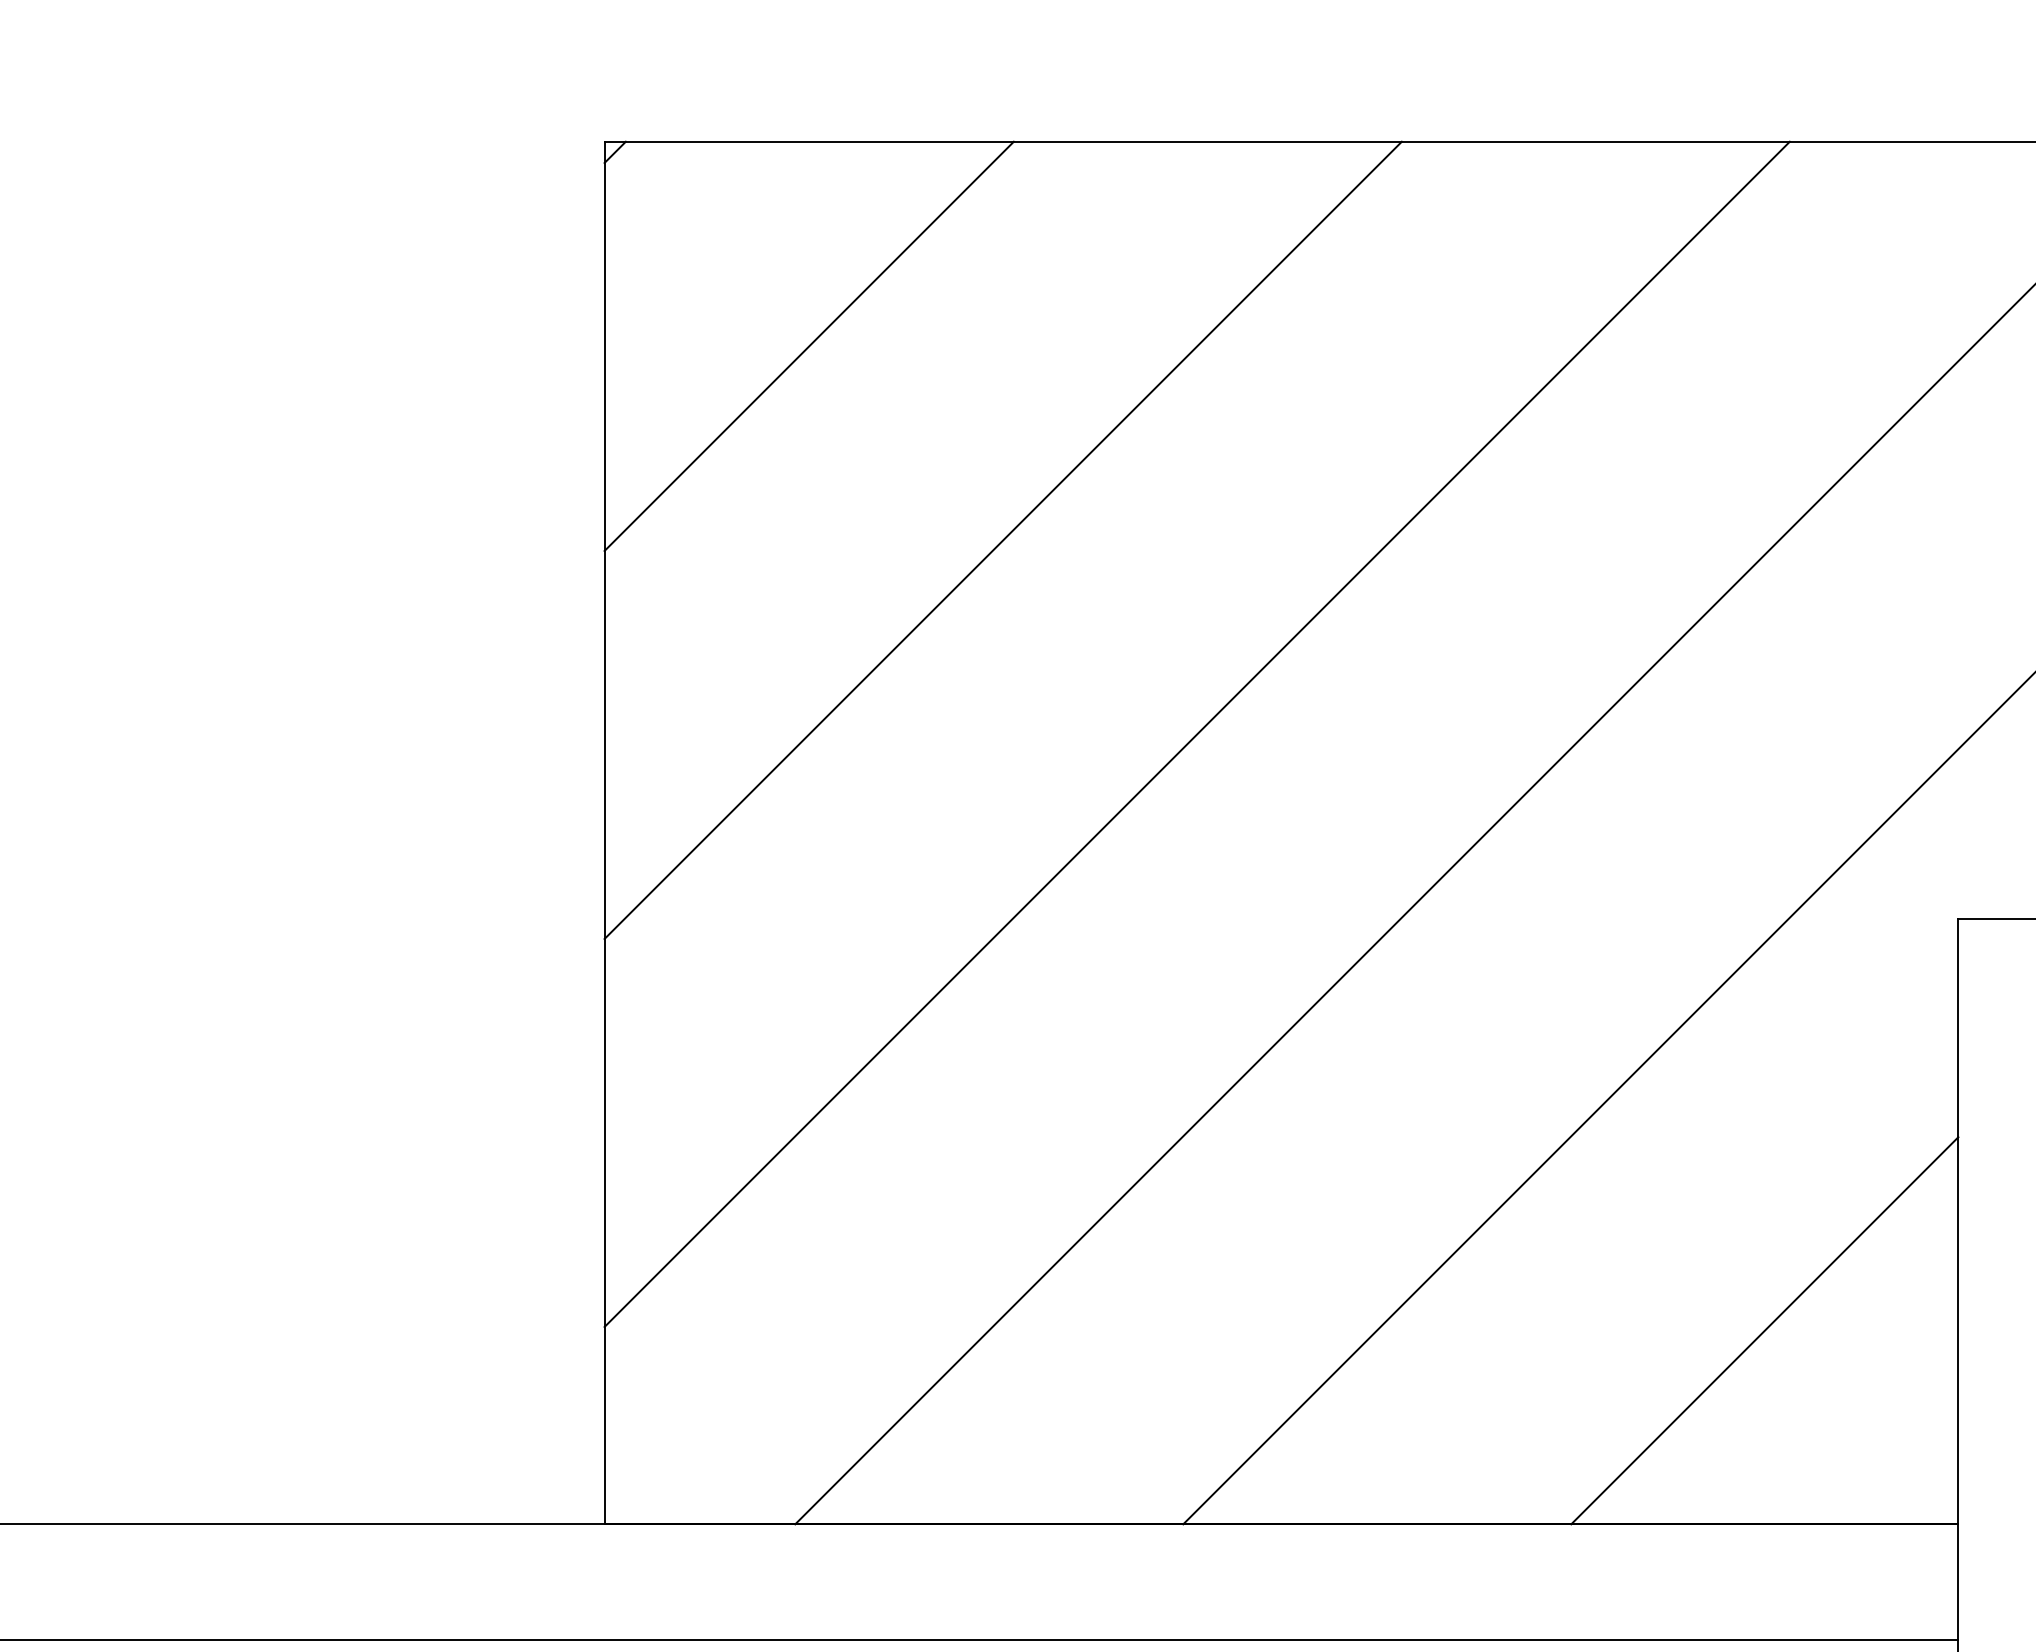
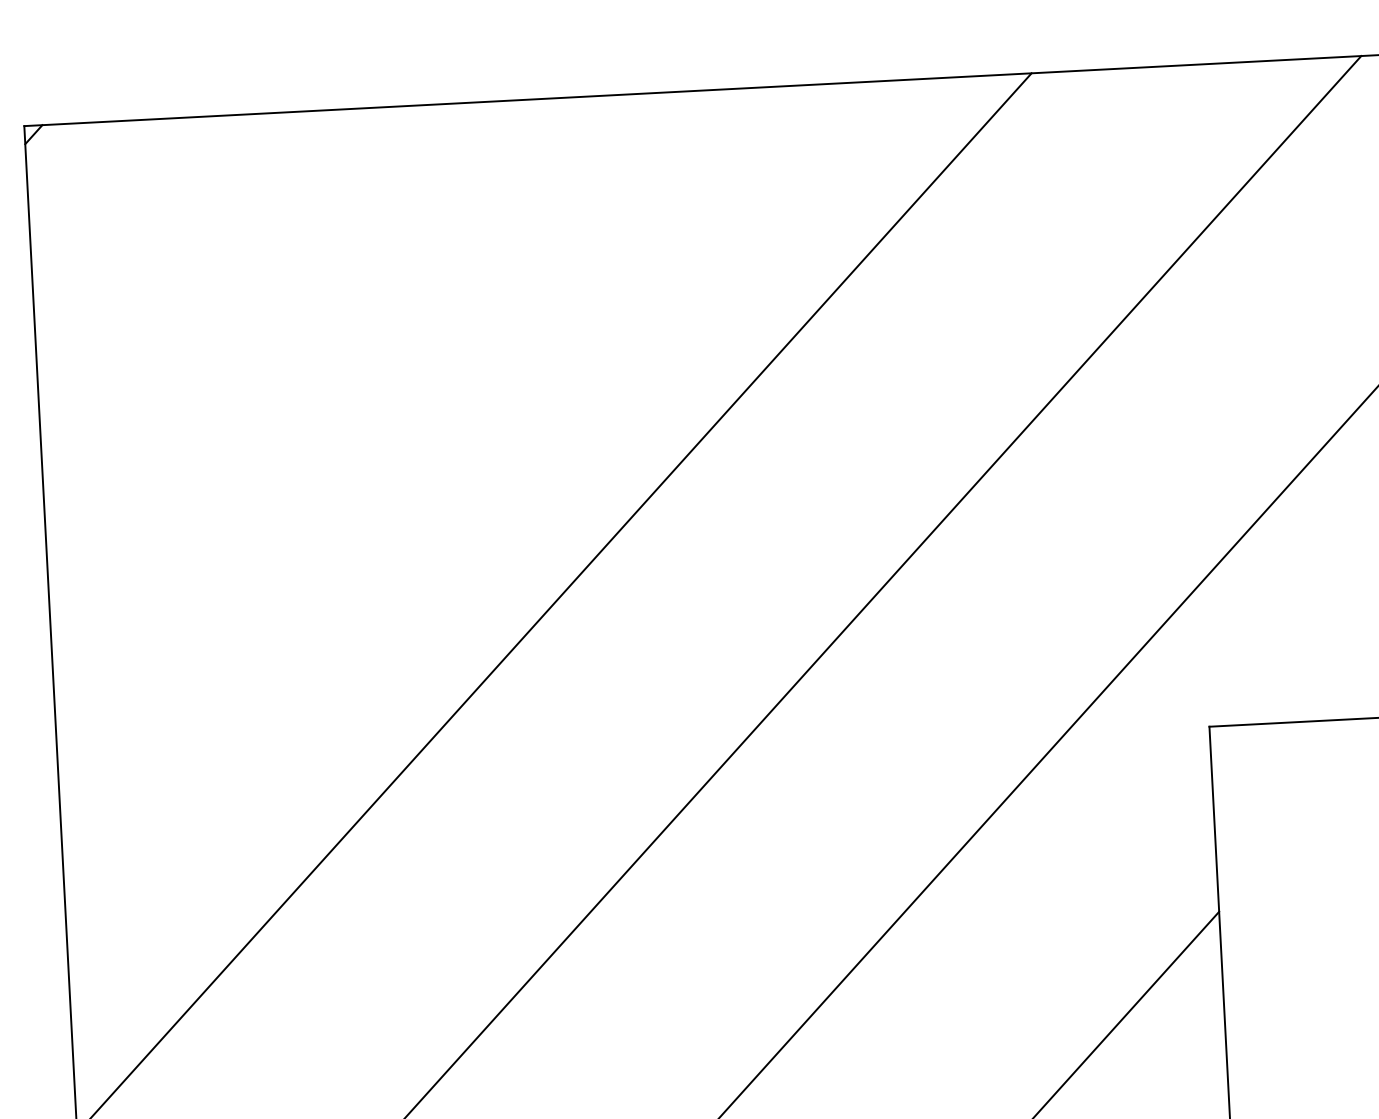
line: (808, 346) -> (206, 291), removed
line: (1002, 540) -> (380, 447), removed

